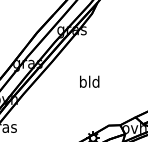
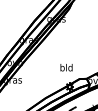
text: (89, 81) -> (66, 67), moved

